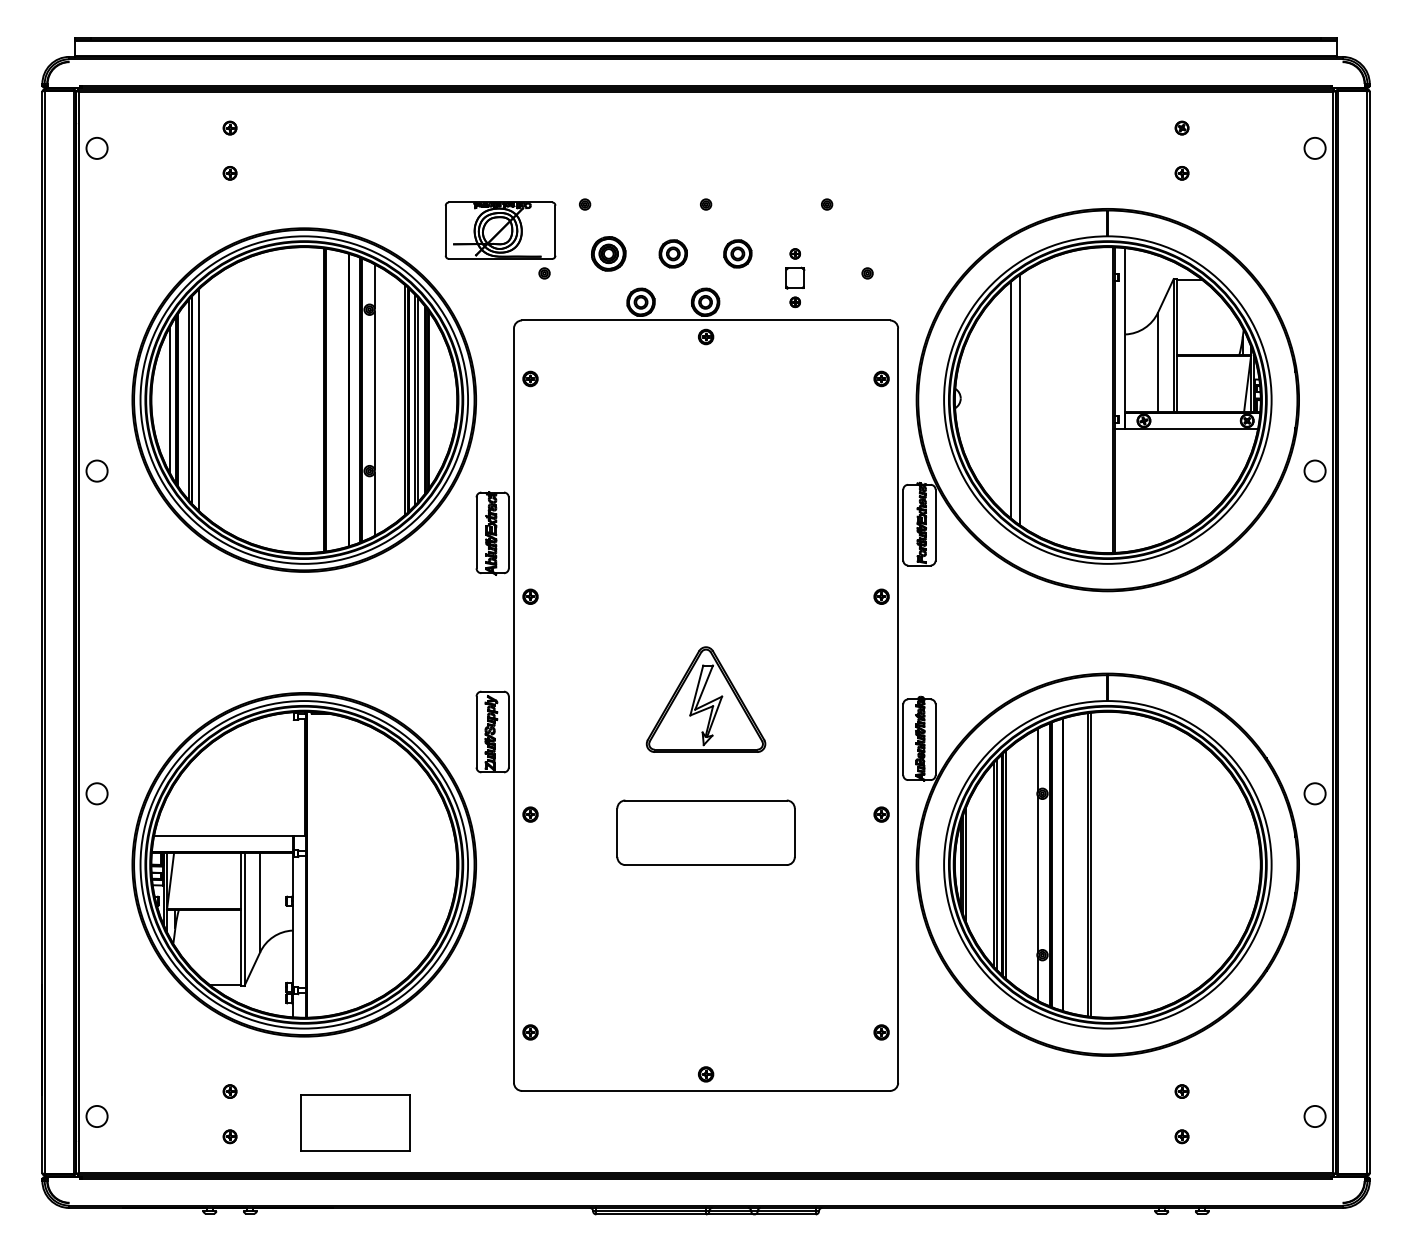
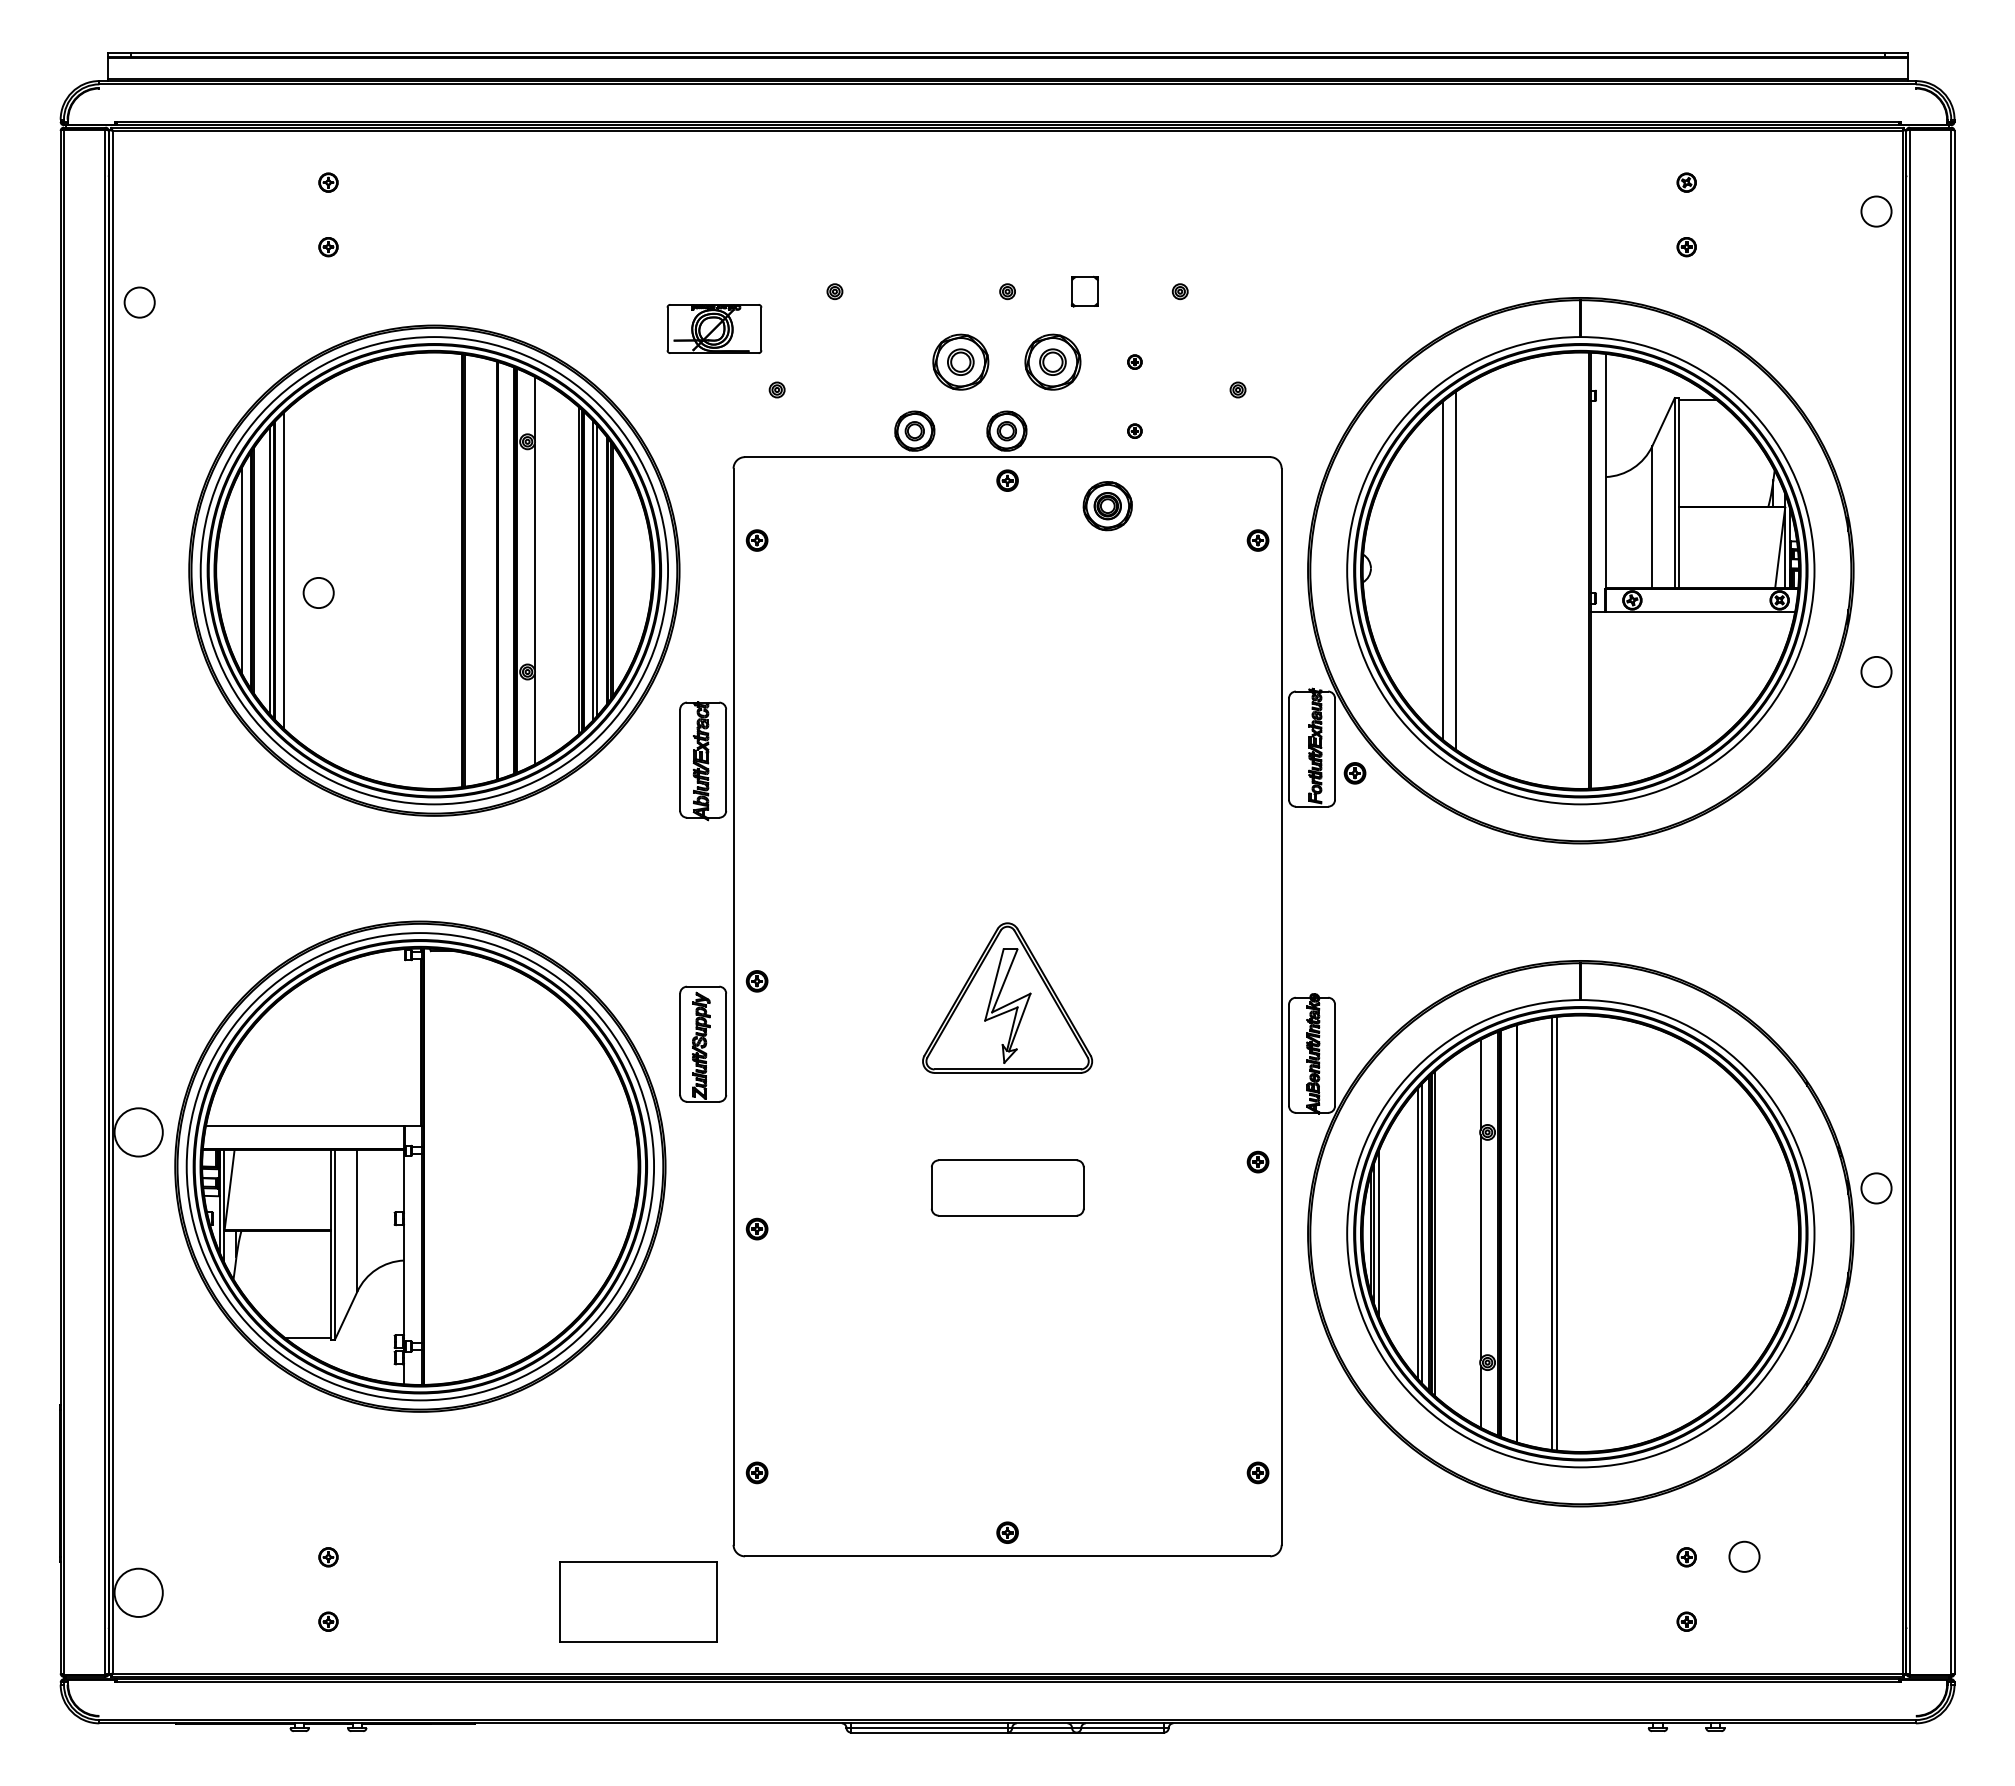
circle: (96, 148) -> (139, 302), moved
part: (500, 230) -> (714, 328), size x0.6
part: (673, 253) -> (960, 361), size x1.4
part: (737, 253) -> (1052, 361), size x1.4
part: (608, 254) -> (1107, 506), moved
part: (795, 278) -> (1084, 291), moved
circle: (96, 470) -> (318, 592), moved
part: (530, 596) -> (756, 981), moved
part: (881, 596) -> (1354, 773), moved
circle: (96, 793) -> (138, 1132), size x1.6
circle: (1315, 793) -> (1876, 1188), moved
part: (530, 814) -> (756, 1228), moved
part: (706, 832) -> (1007, 1187), size x0.6
part: (304, 864) -> (420, 1166), moved
circle: (96, 1116) -> (138, 1592), size x1.6
circle: (1315, 1116) -> (1744, 1556), moved
part: (355, 1122) -> (638, 1601), moved

